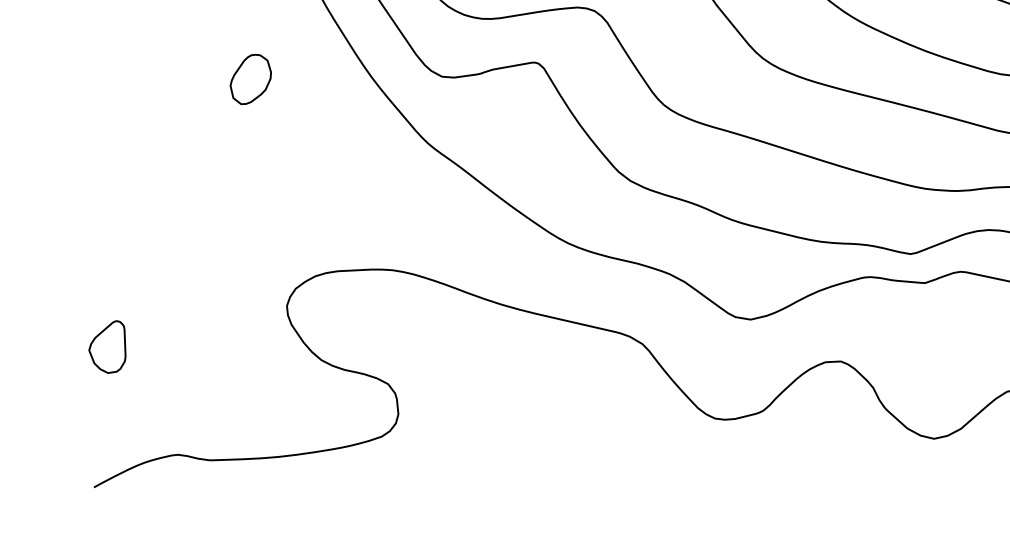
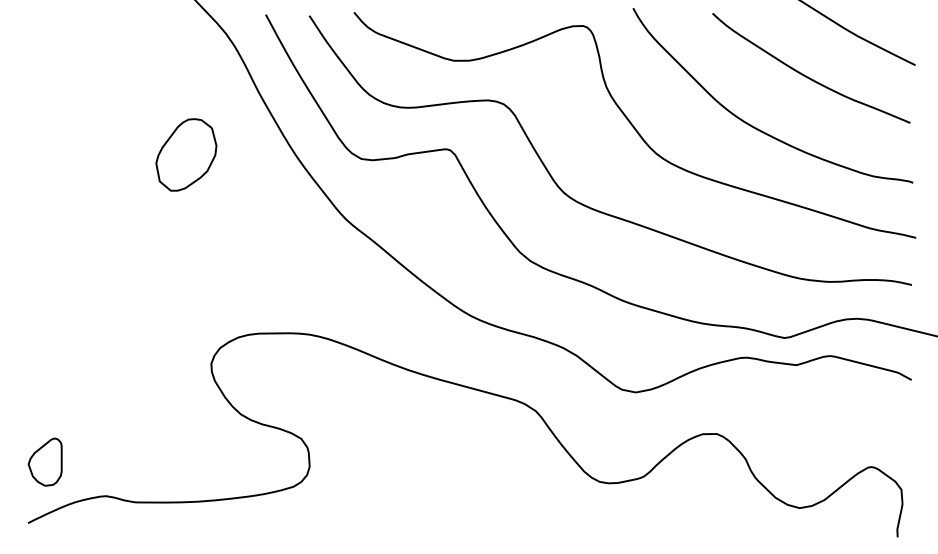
part: (250, 79) -> (185, 154), size x1.6
part: (106, 346) -> (44, 461), moved

